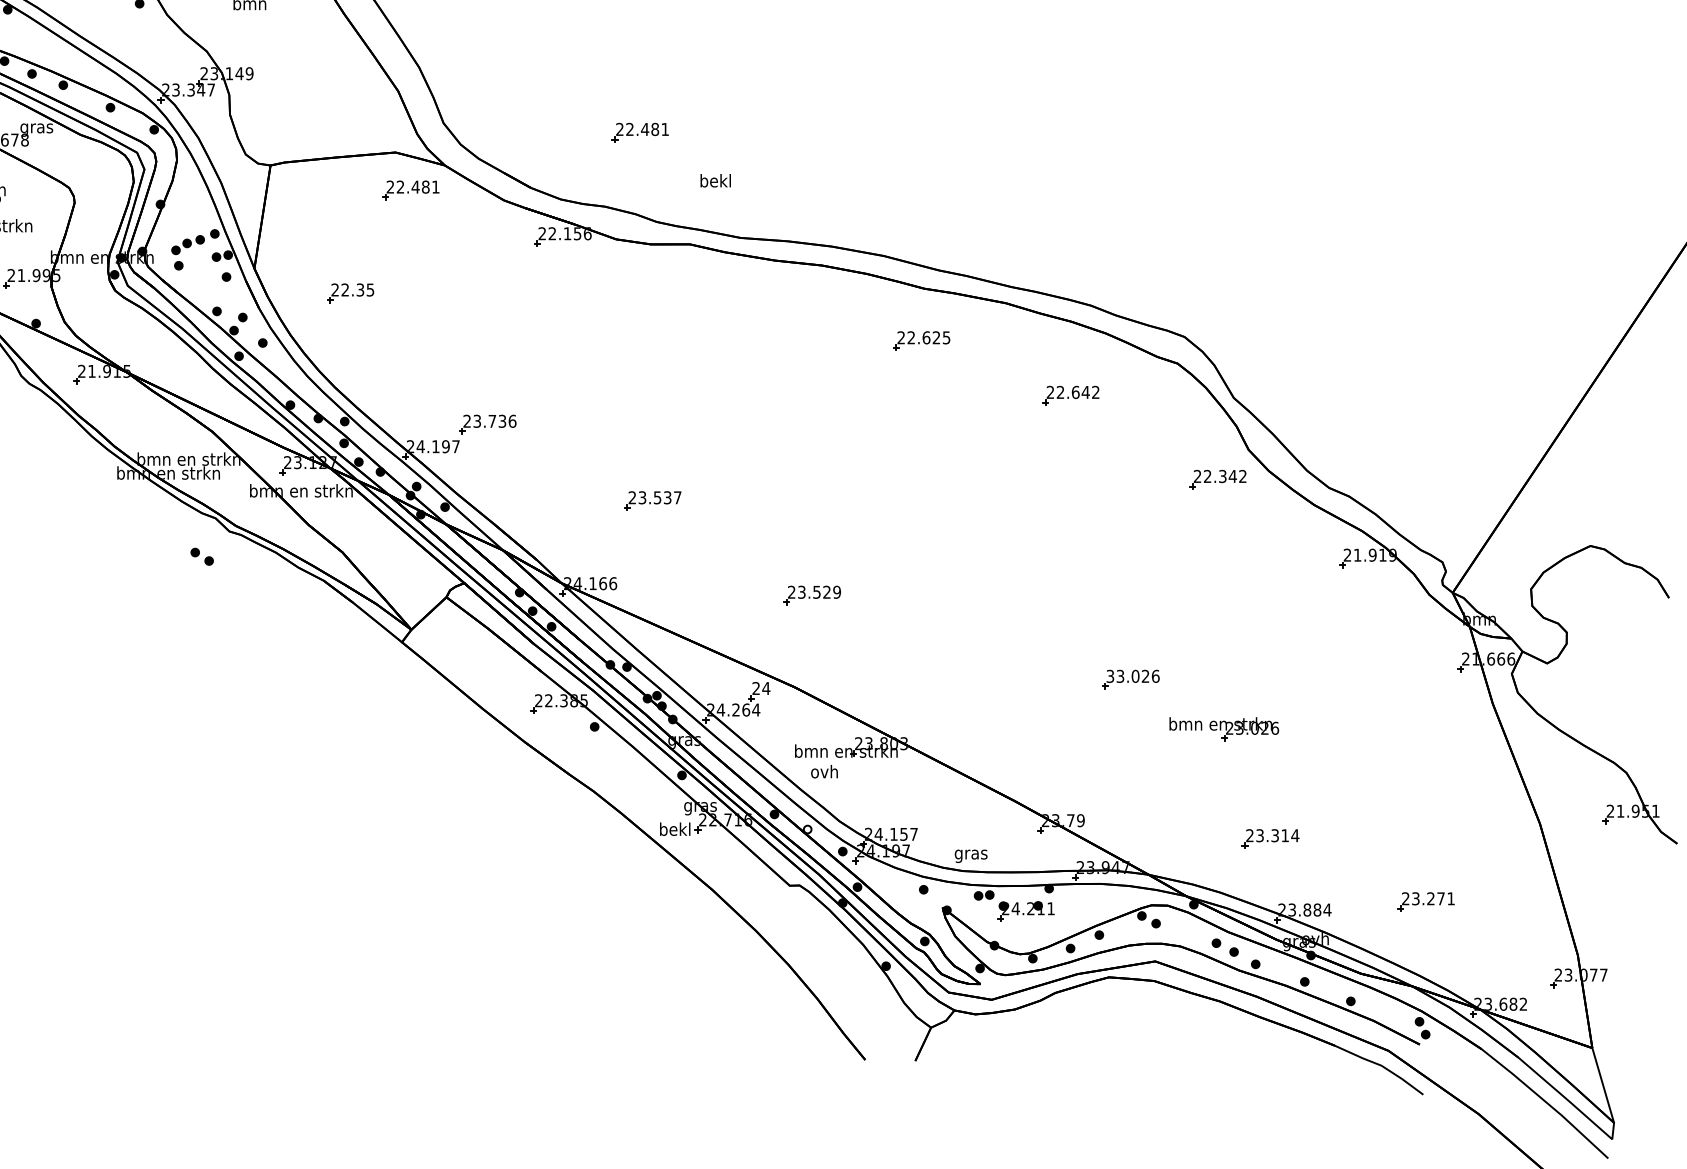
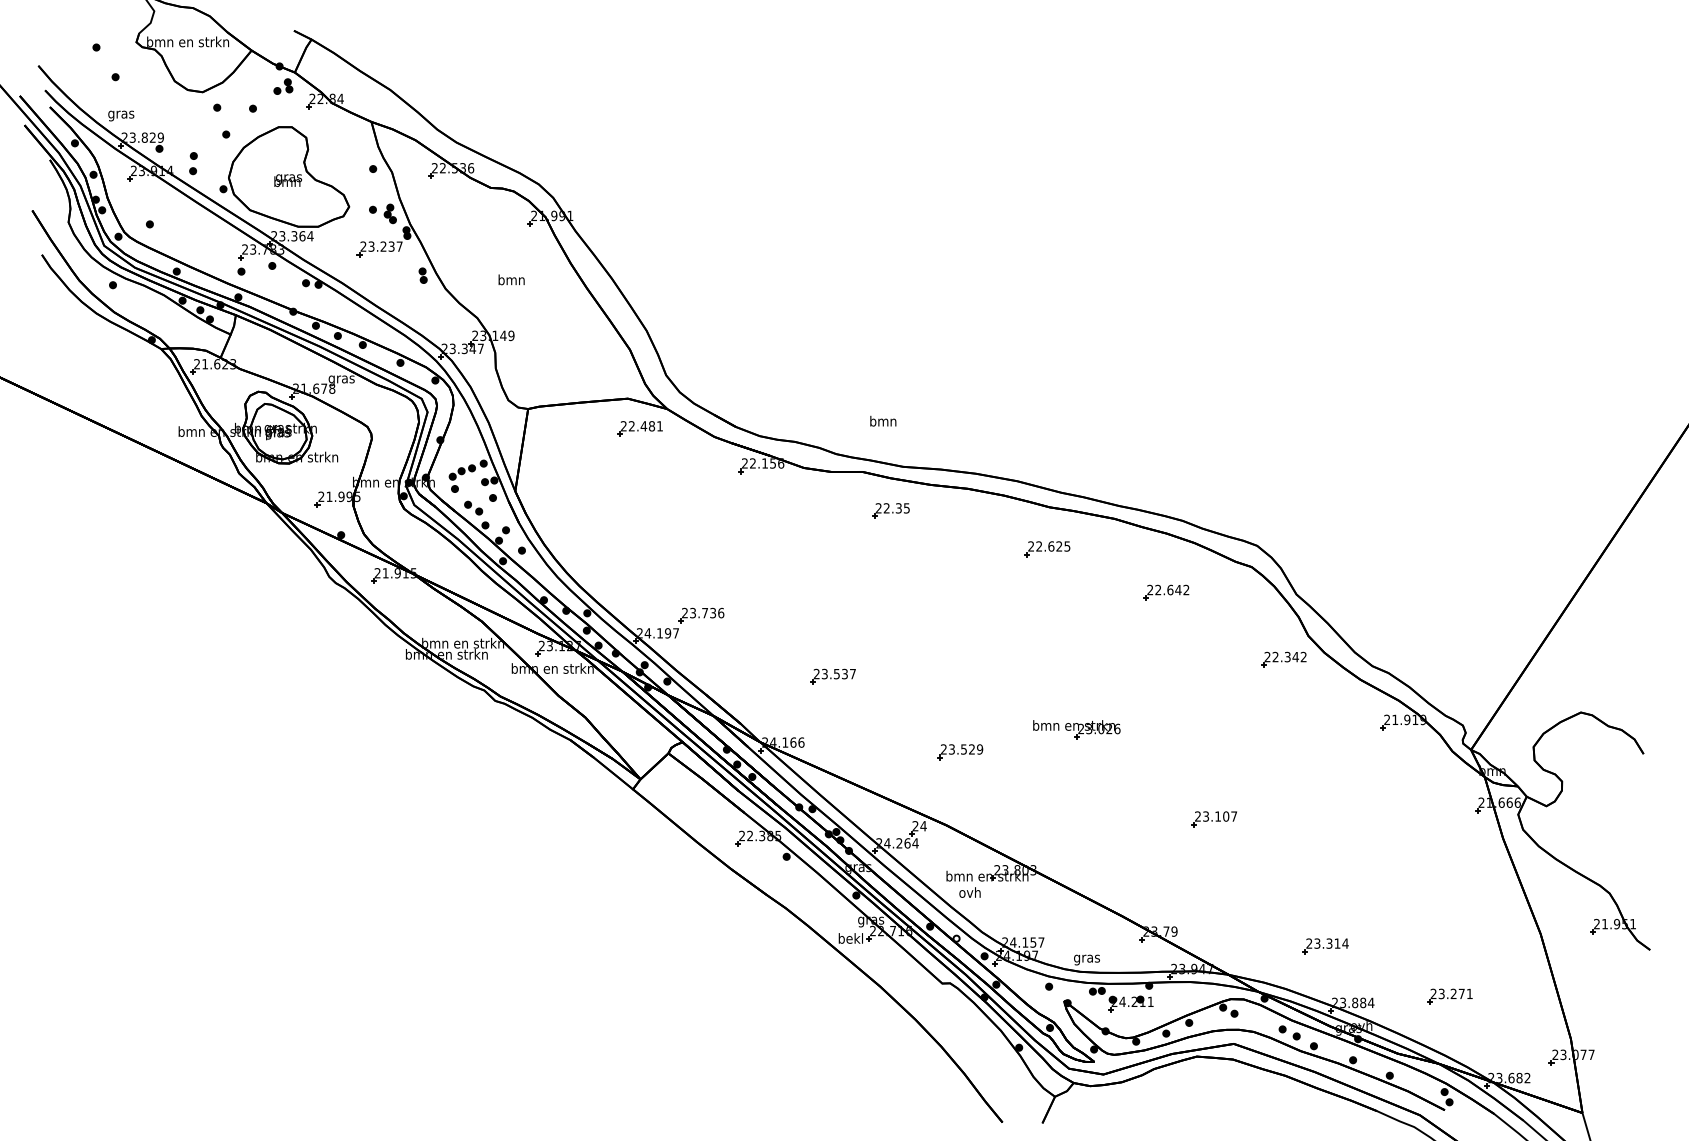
part: (639, 132) -> (822, 382), removed
text: (716, 179) -> (883, 420), bekl -> bmn
part: (349, 292) -> (890, 510), moved
part: (202, 555) -> (473, 507), moved
text: (1133, 676) -> (1216, 816), 33.026 -> 23.107
part: (1223, 728) -> (1076, 729), moved

